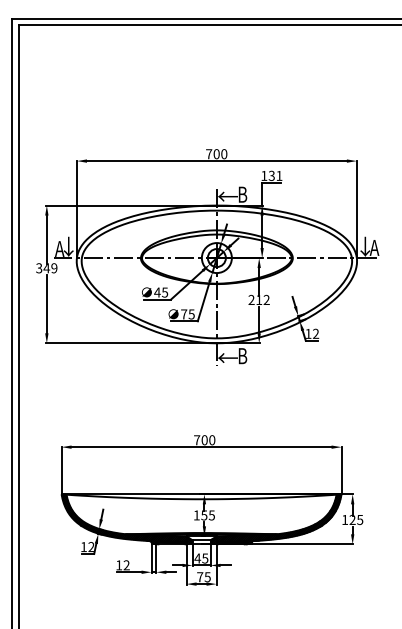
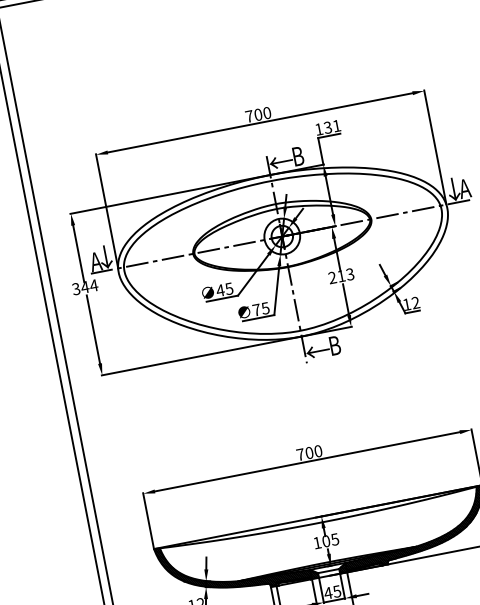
text: (54, 268) -> (94, 285), 349 -> 344
text: (266, 300) -> (350, 275), 212 -> 213
text: (204, 515) -> (326, 541), 155 -> 105

